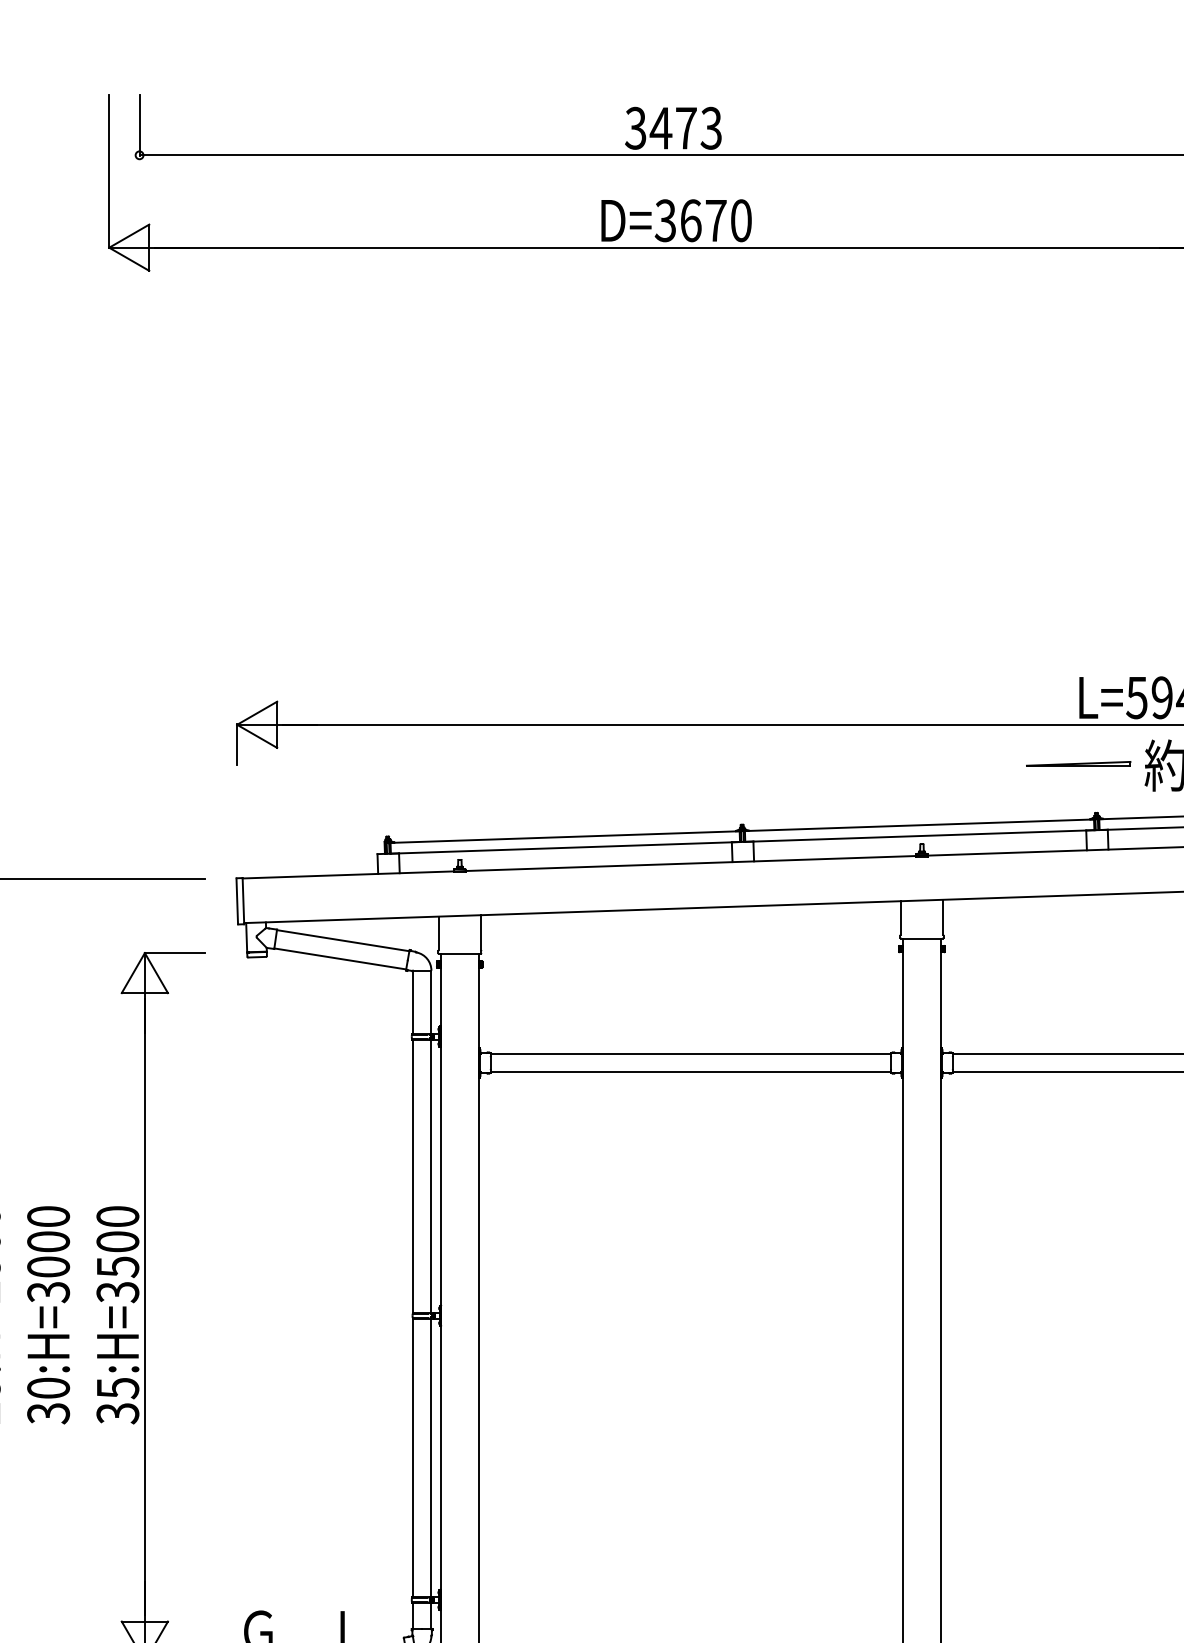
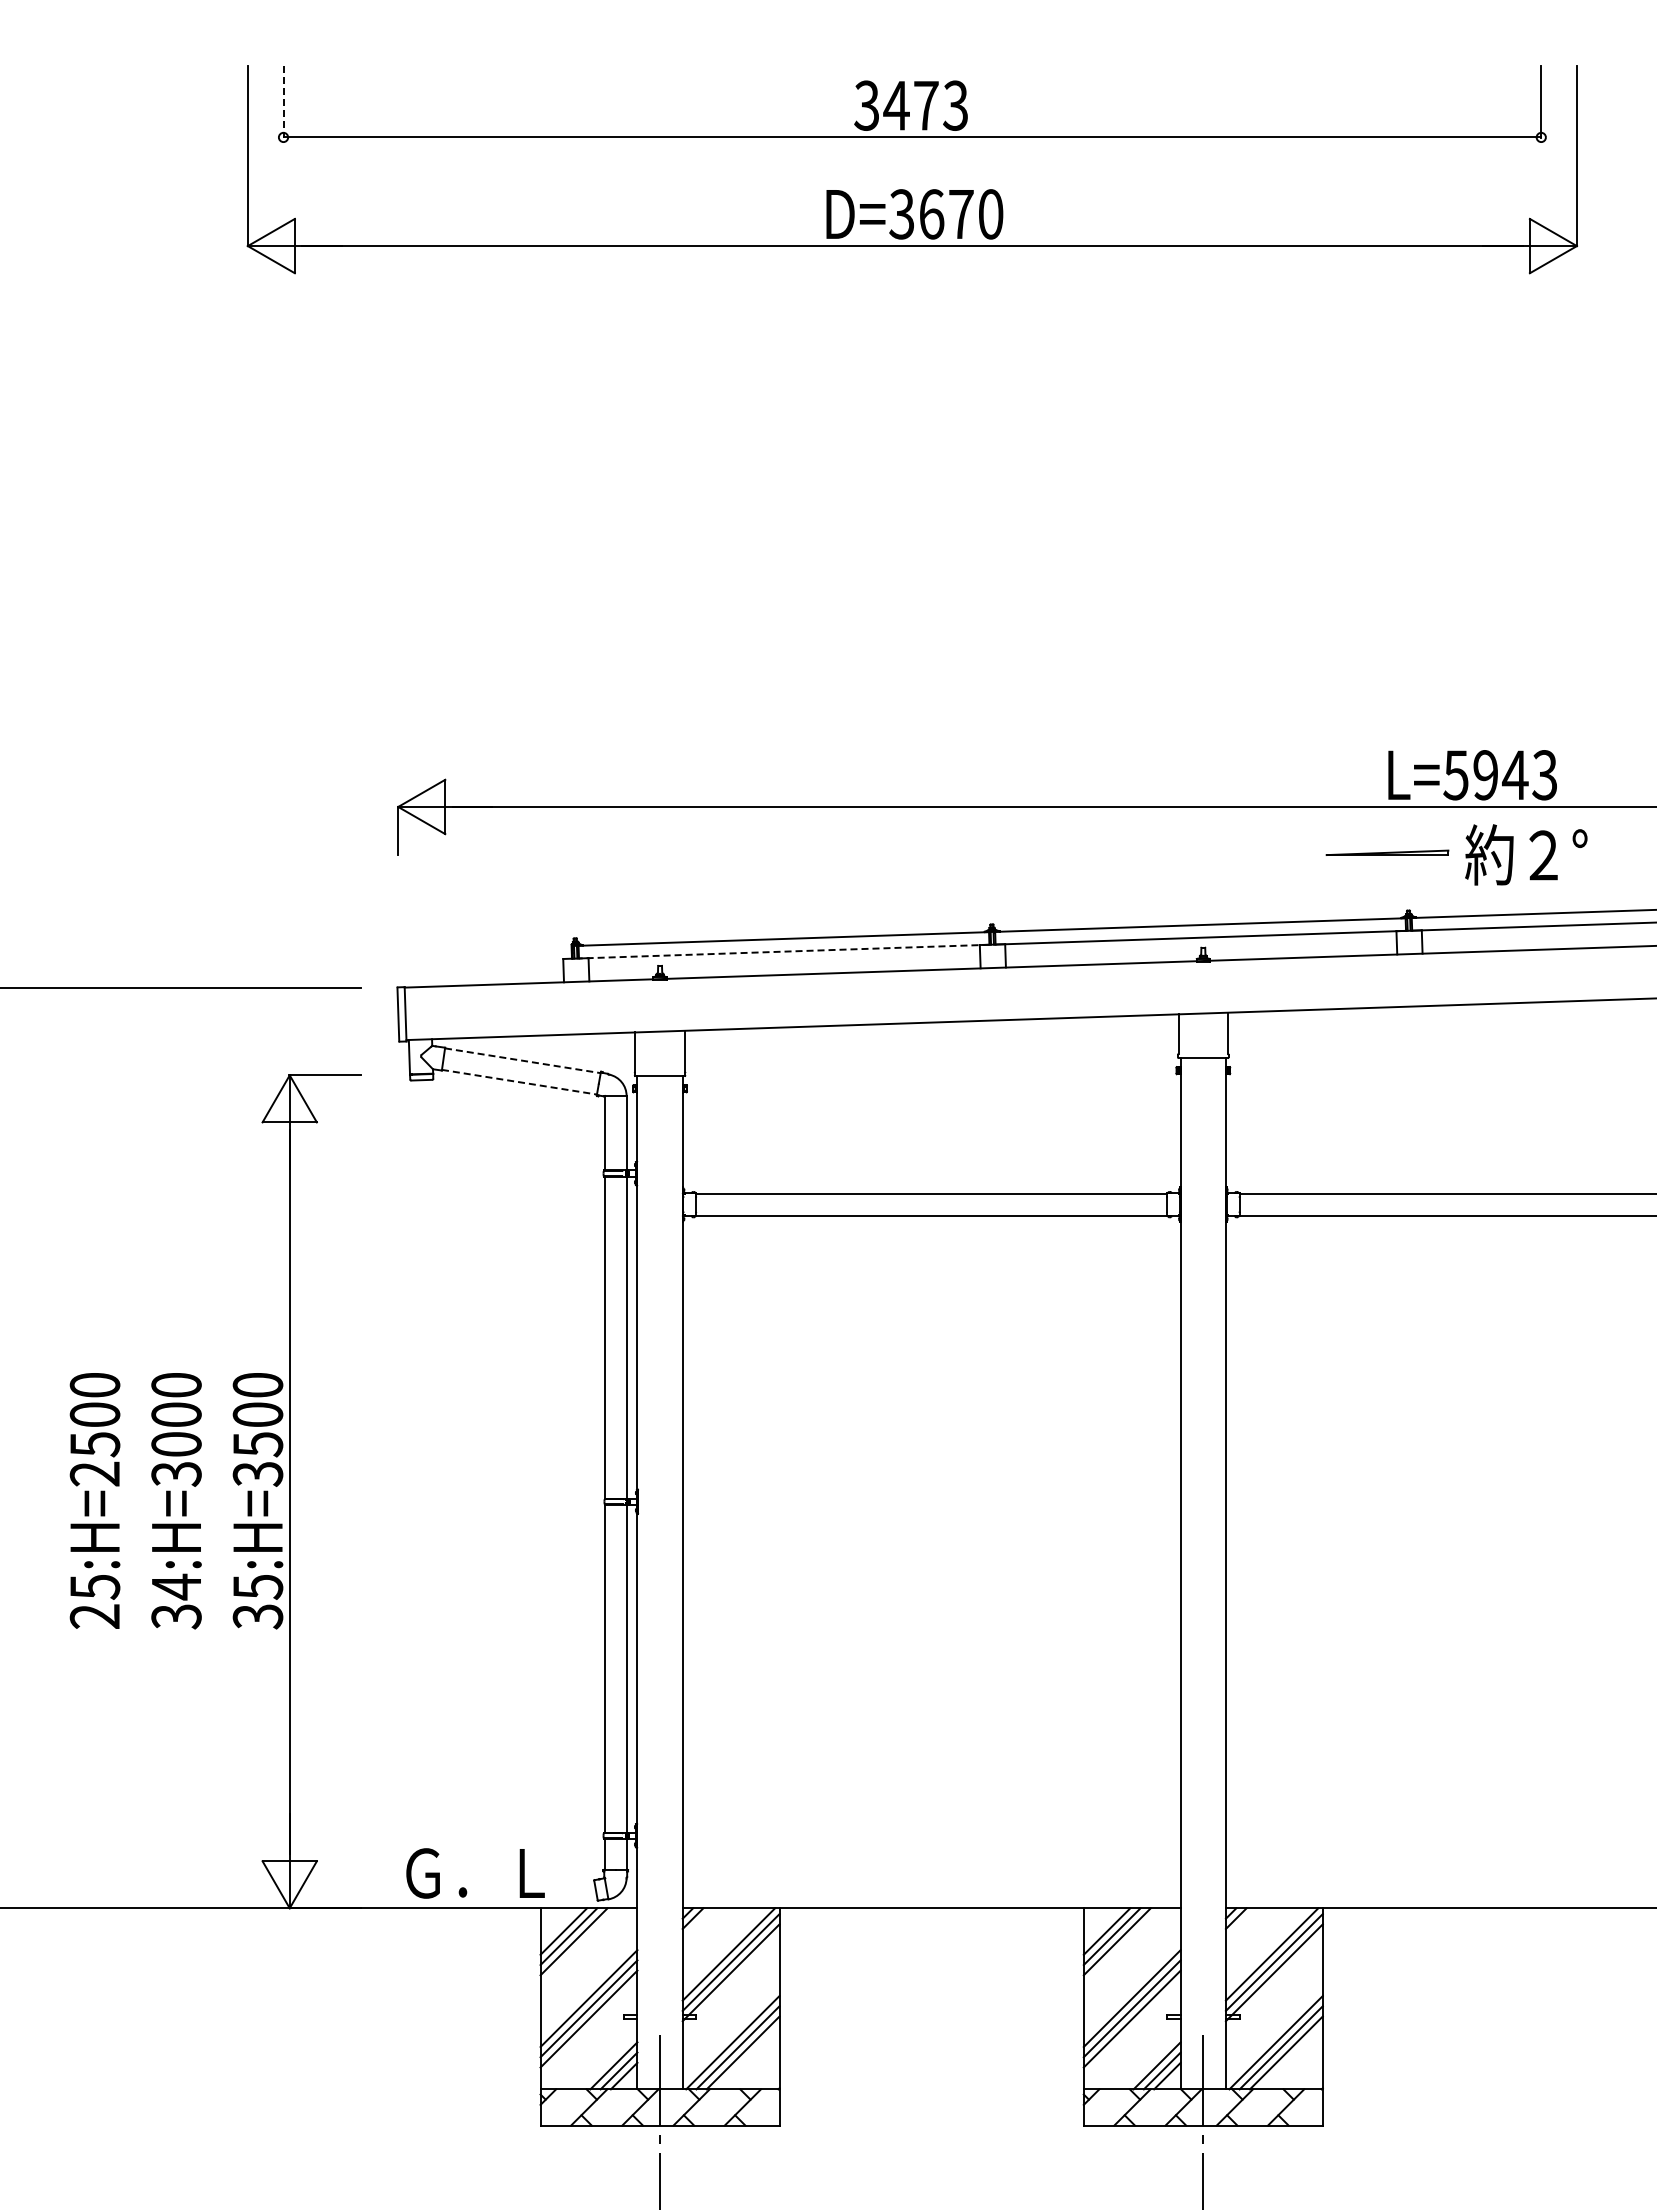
line: (139, 125) -> (283, 102), solid -> dashed
line: (564, 847) -> (783, 951), solid -> dashed
line: (342, 940) -> (522, 1060), solid -> dashed
line: (340, 959) -> (519, 1082), solid -> dashed
text: (48, 1387) -> (176, 1586), 30:H=3000 -> 34:H=3000

